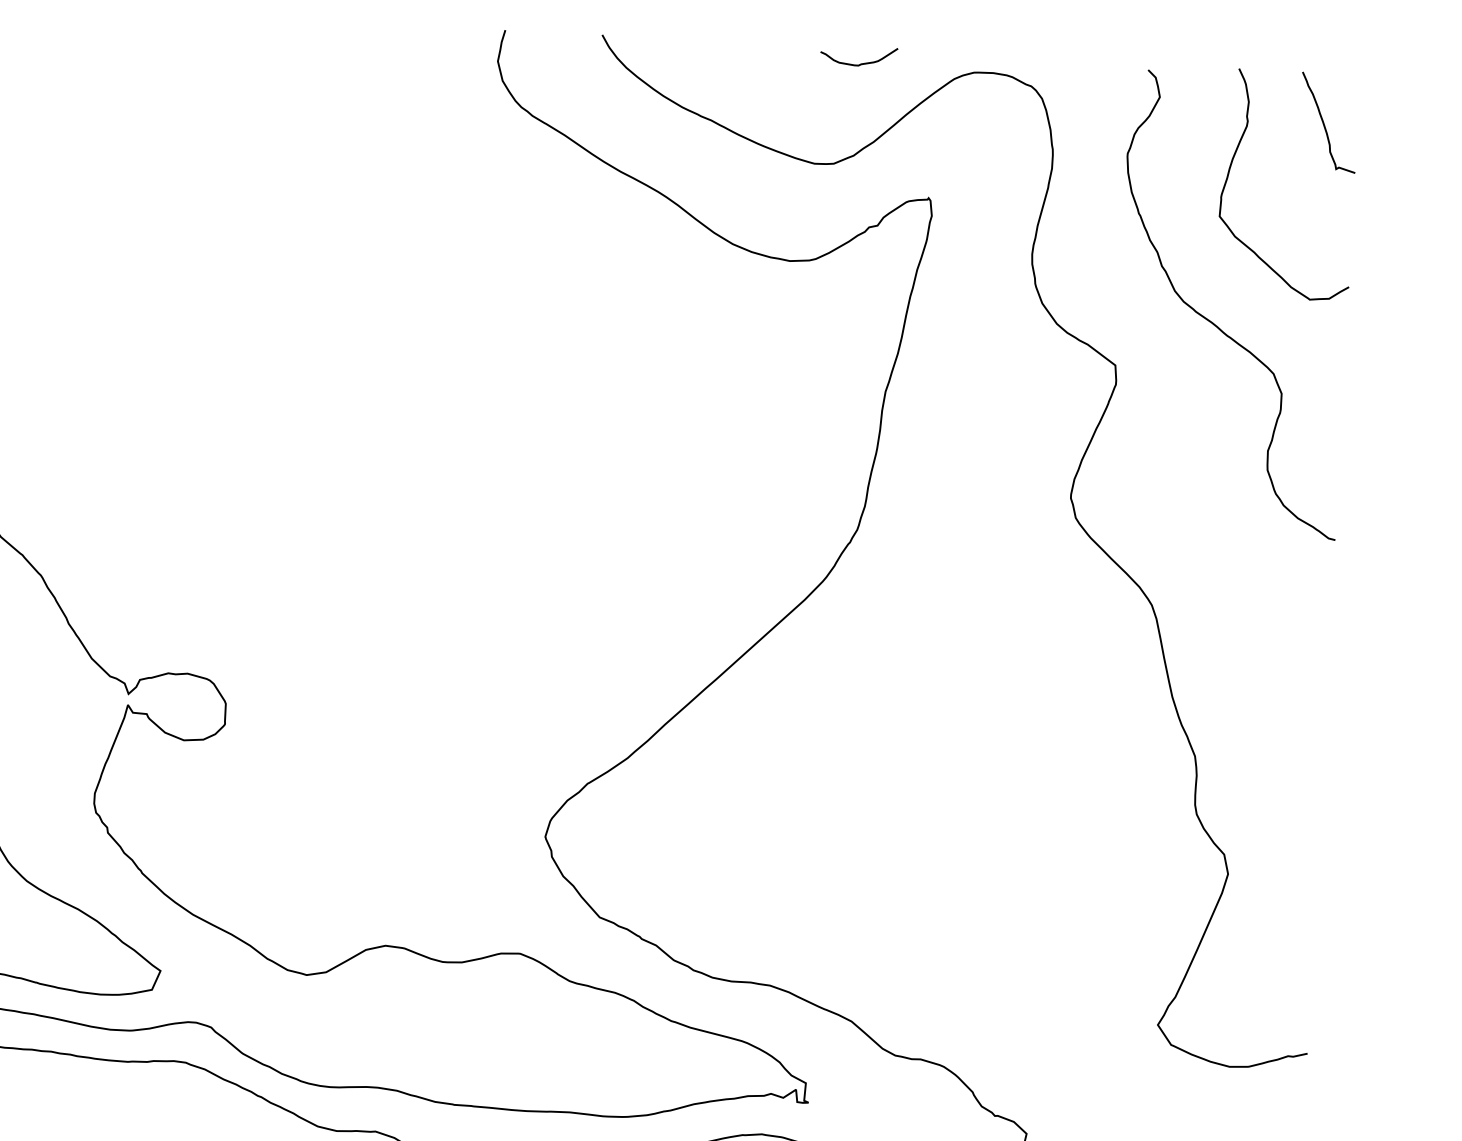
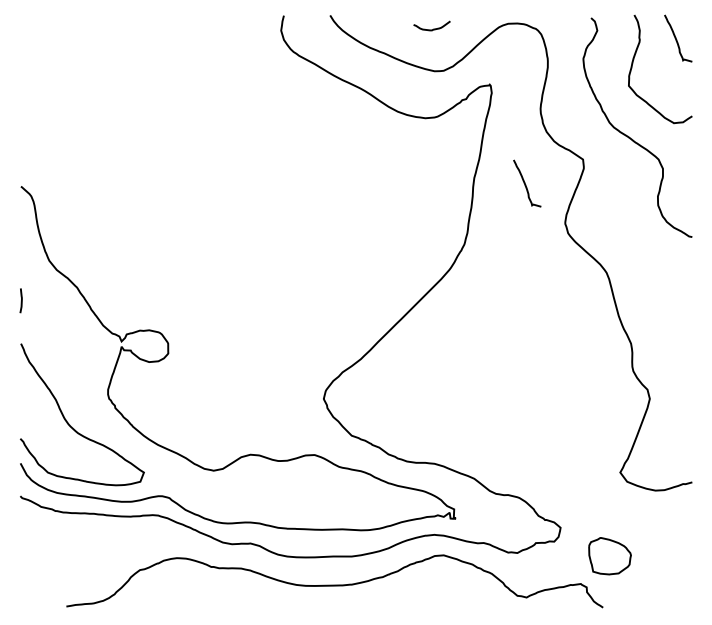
curve: (861, 61) -> (433, 28), moved
curve: (994, 411) -> (526, 184), added

